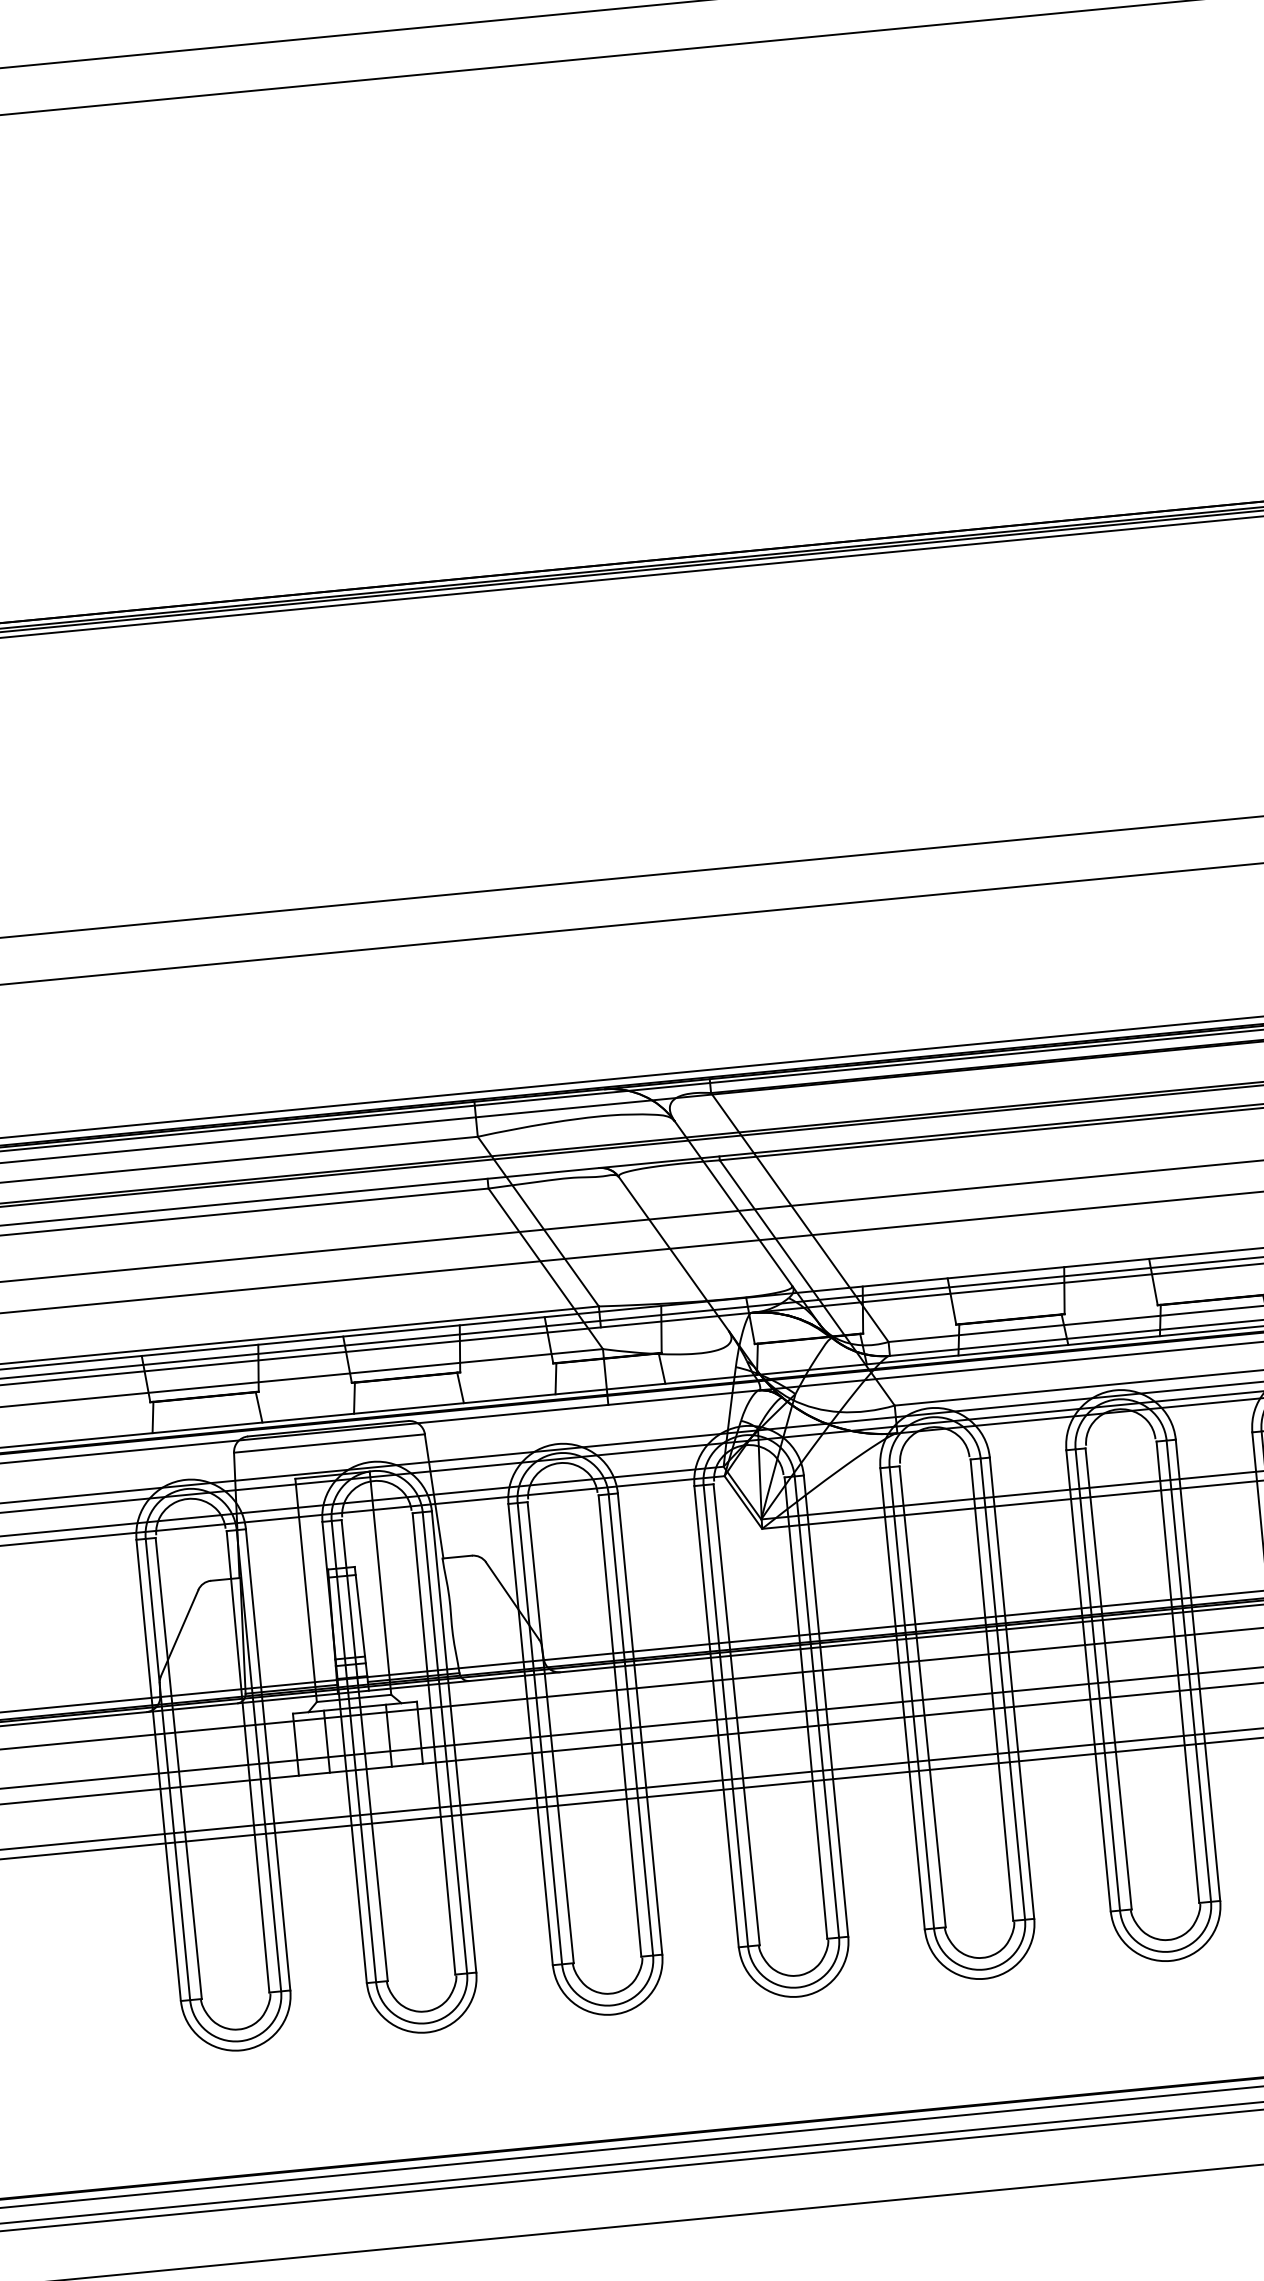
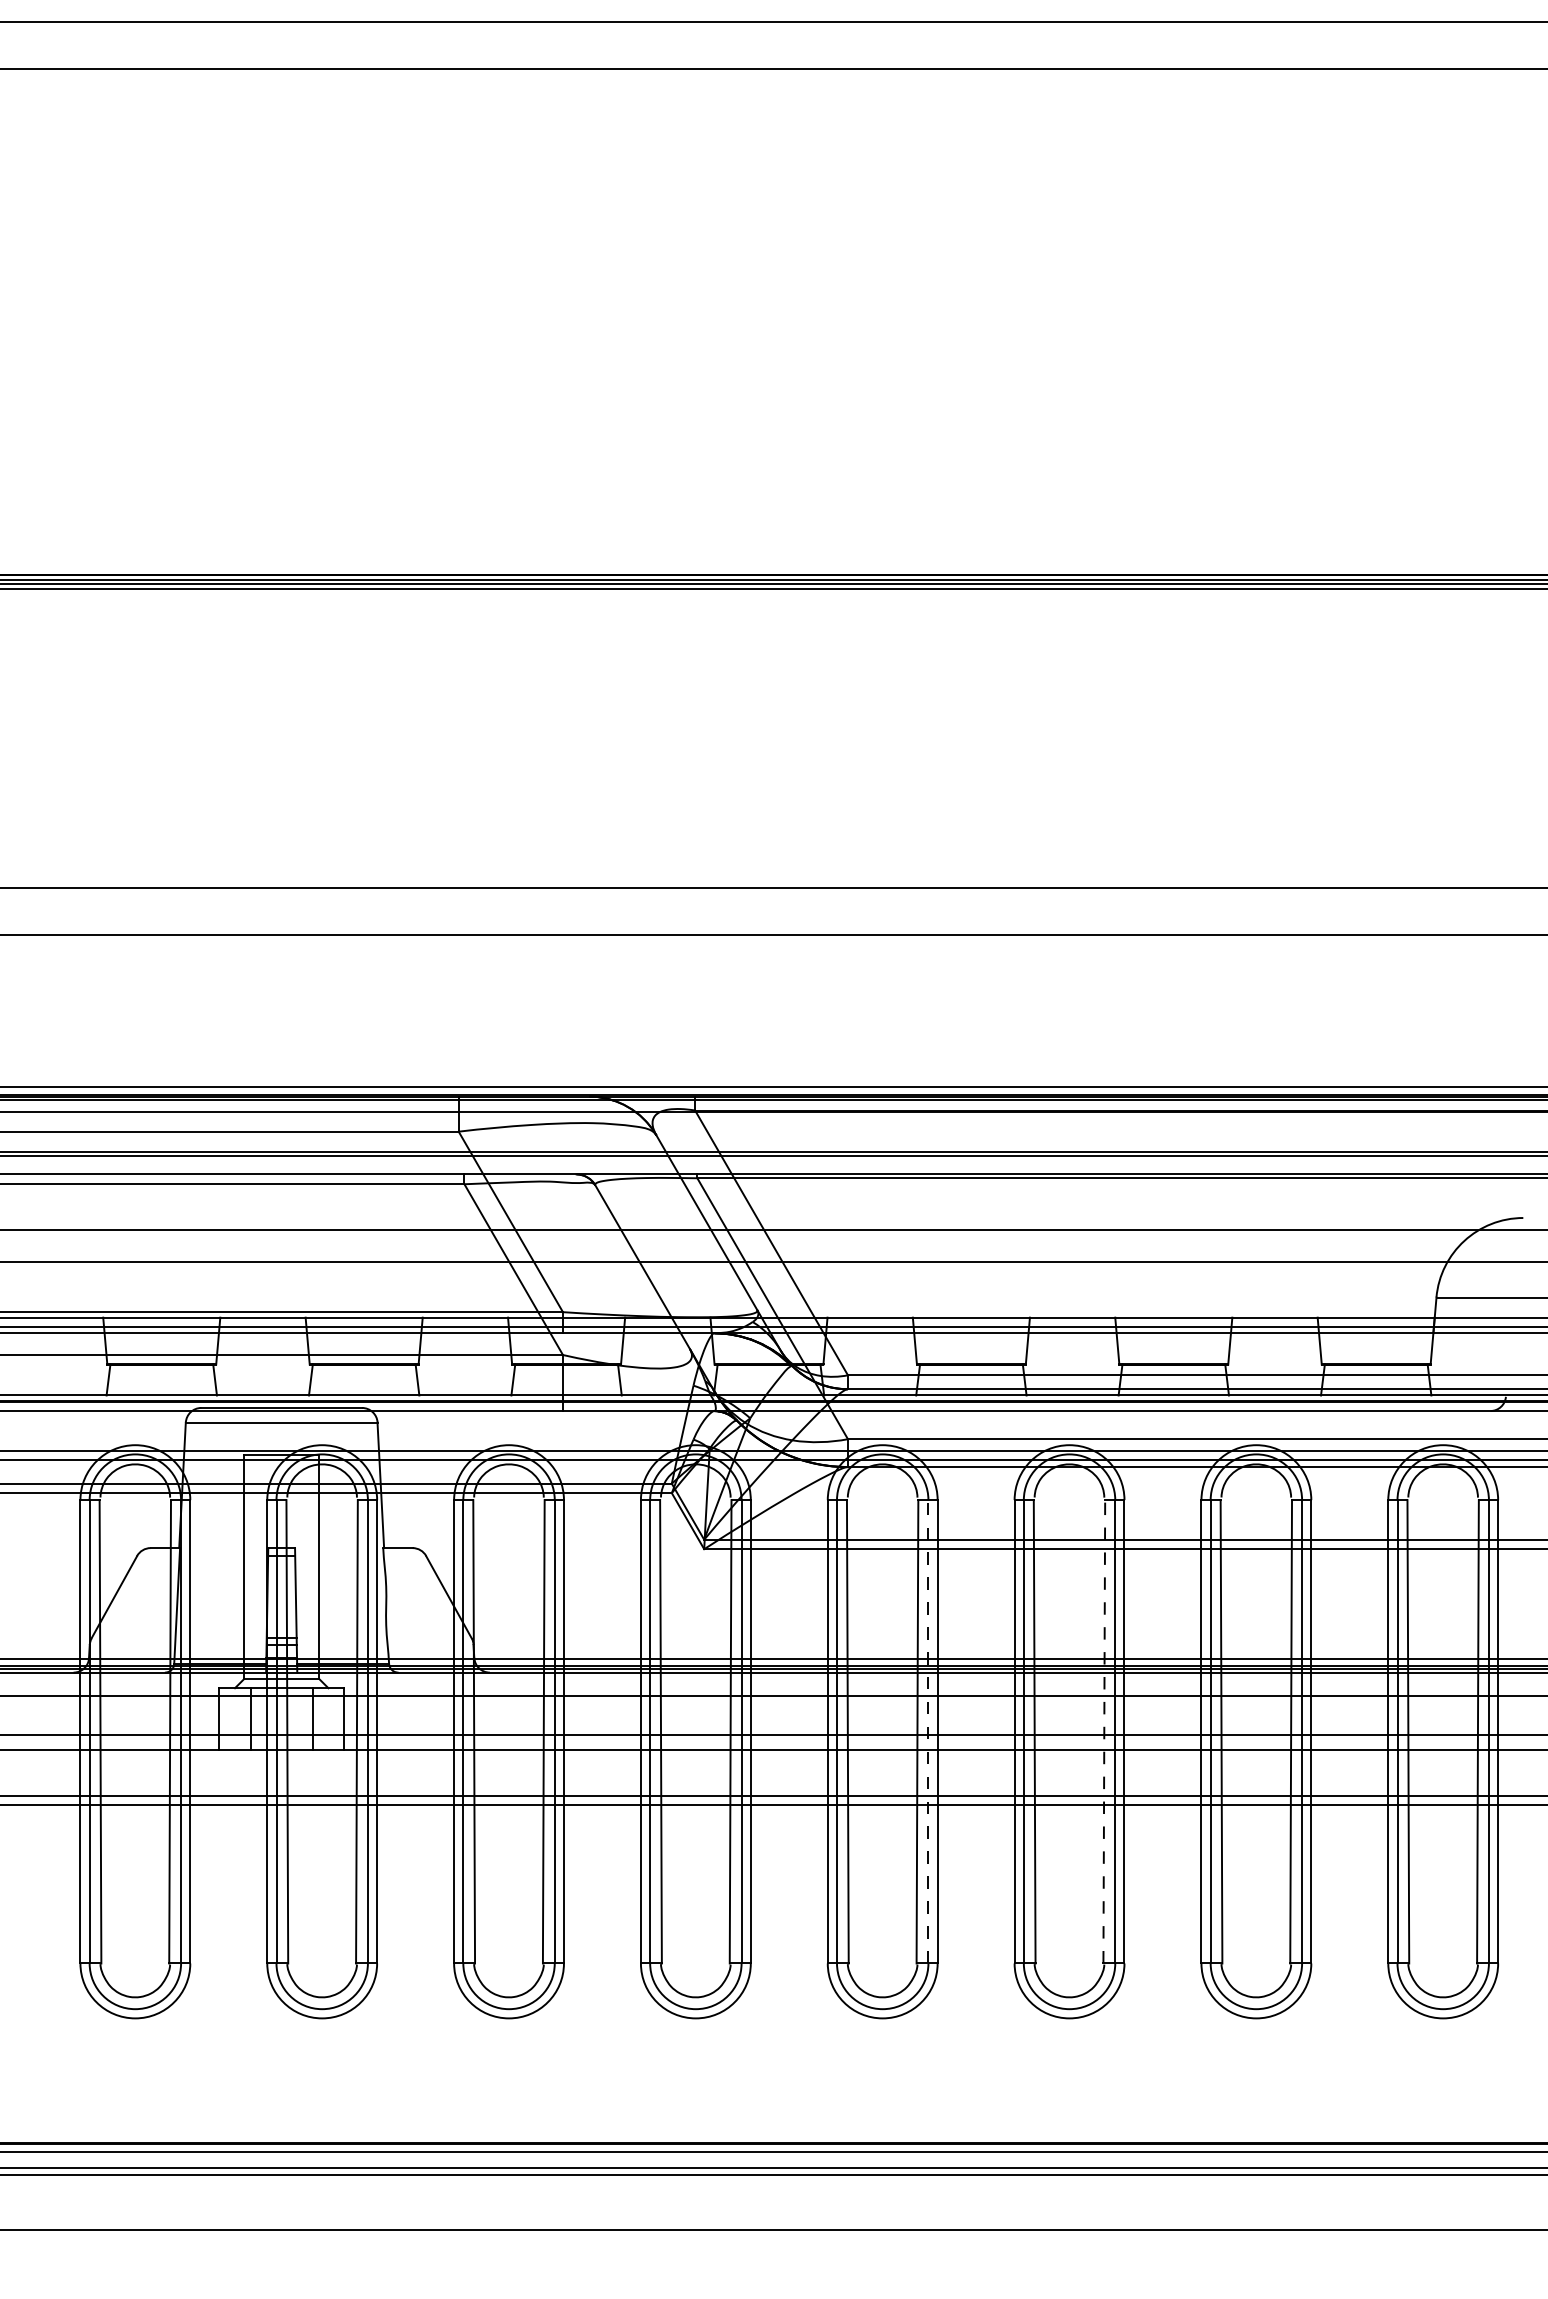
line: (1178, 1671) -> (1104, 1731), solid -> dashed
line: (1002, 1688) -> (928, 1731), solid -> dashed

